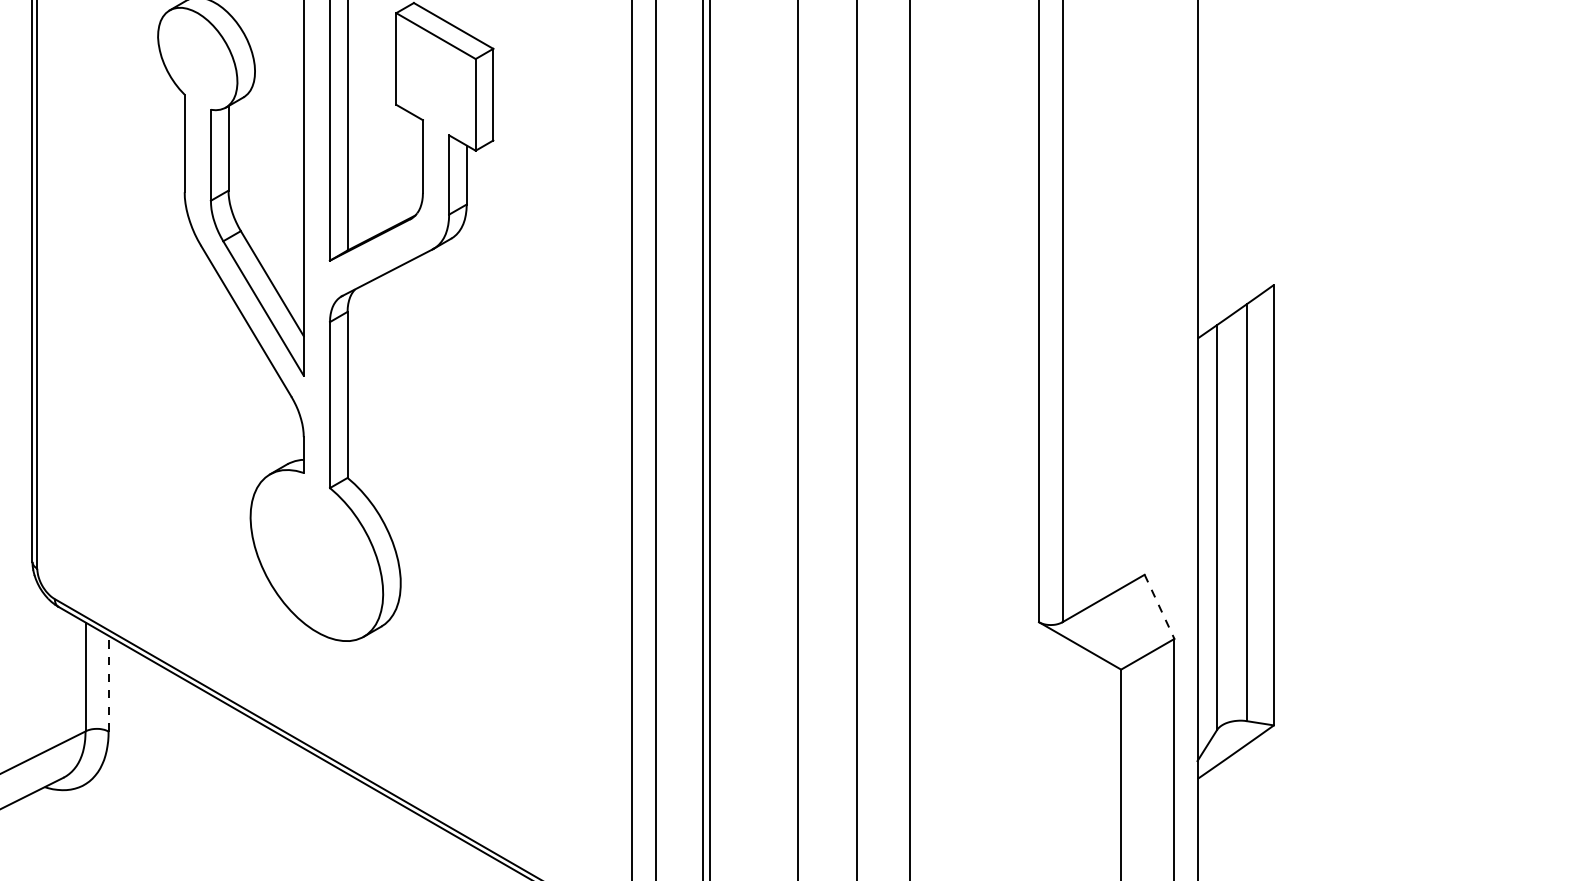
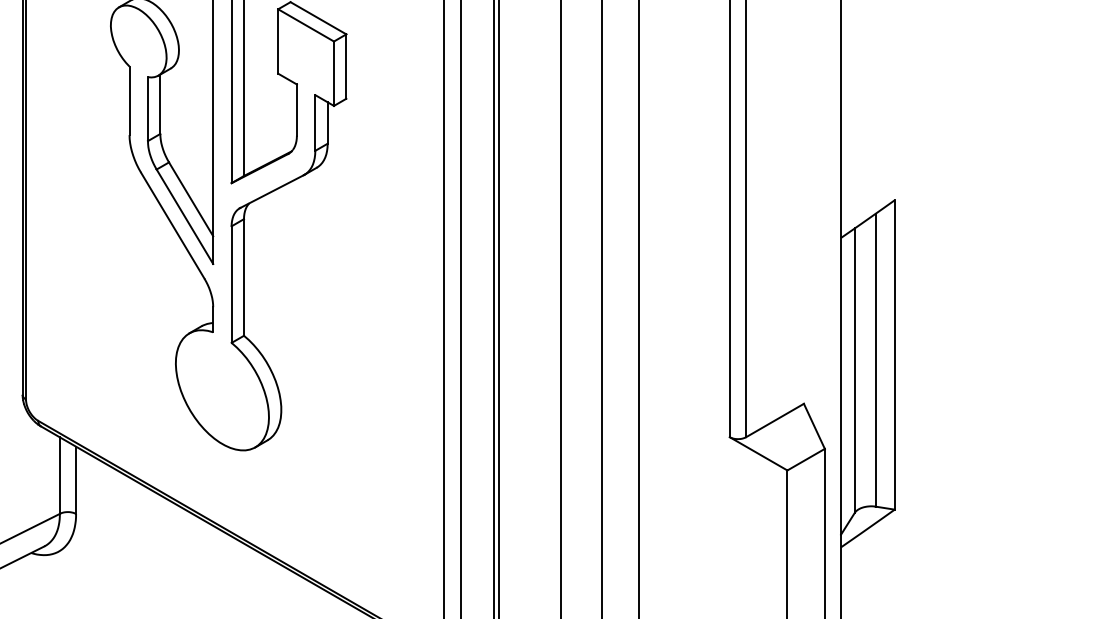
line: (1159, 607) -> (814, 426), dashed -> solid
line: (108, 683) -> (76, 480), dashed -> solid

